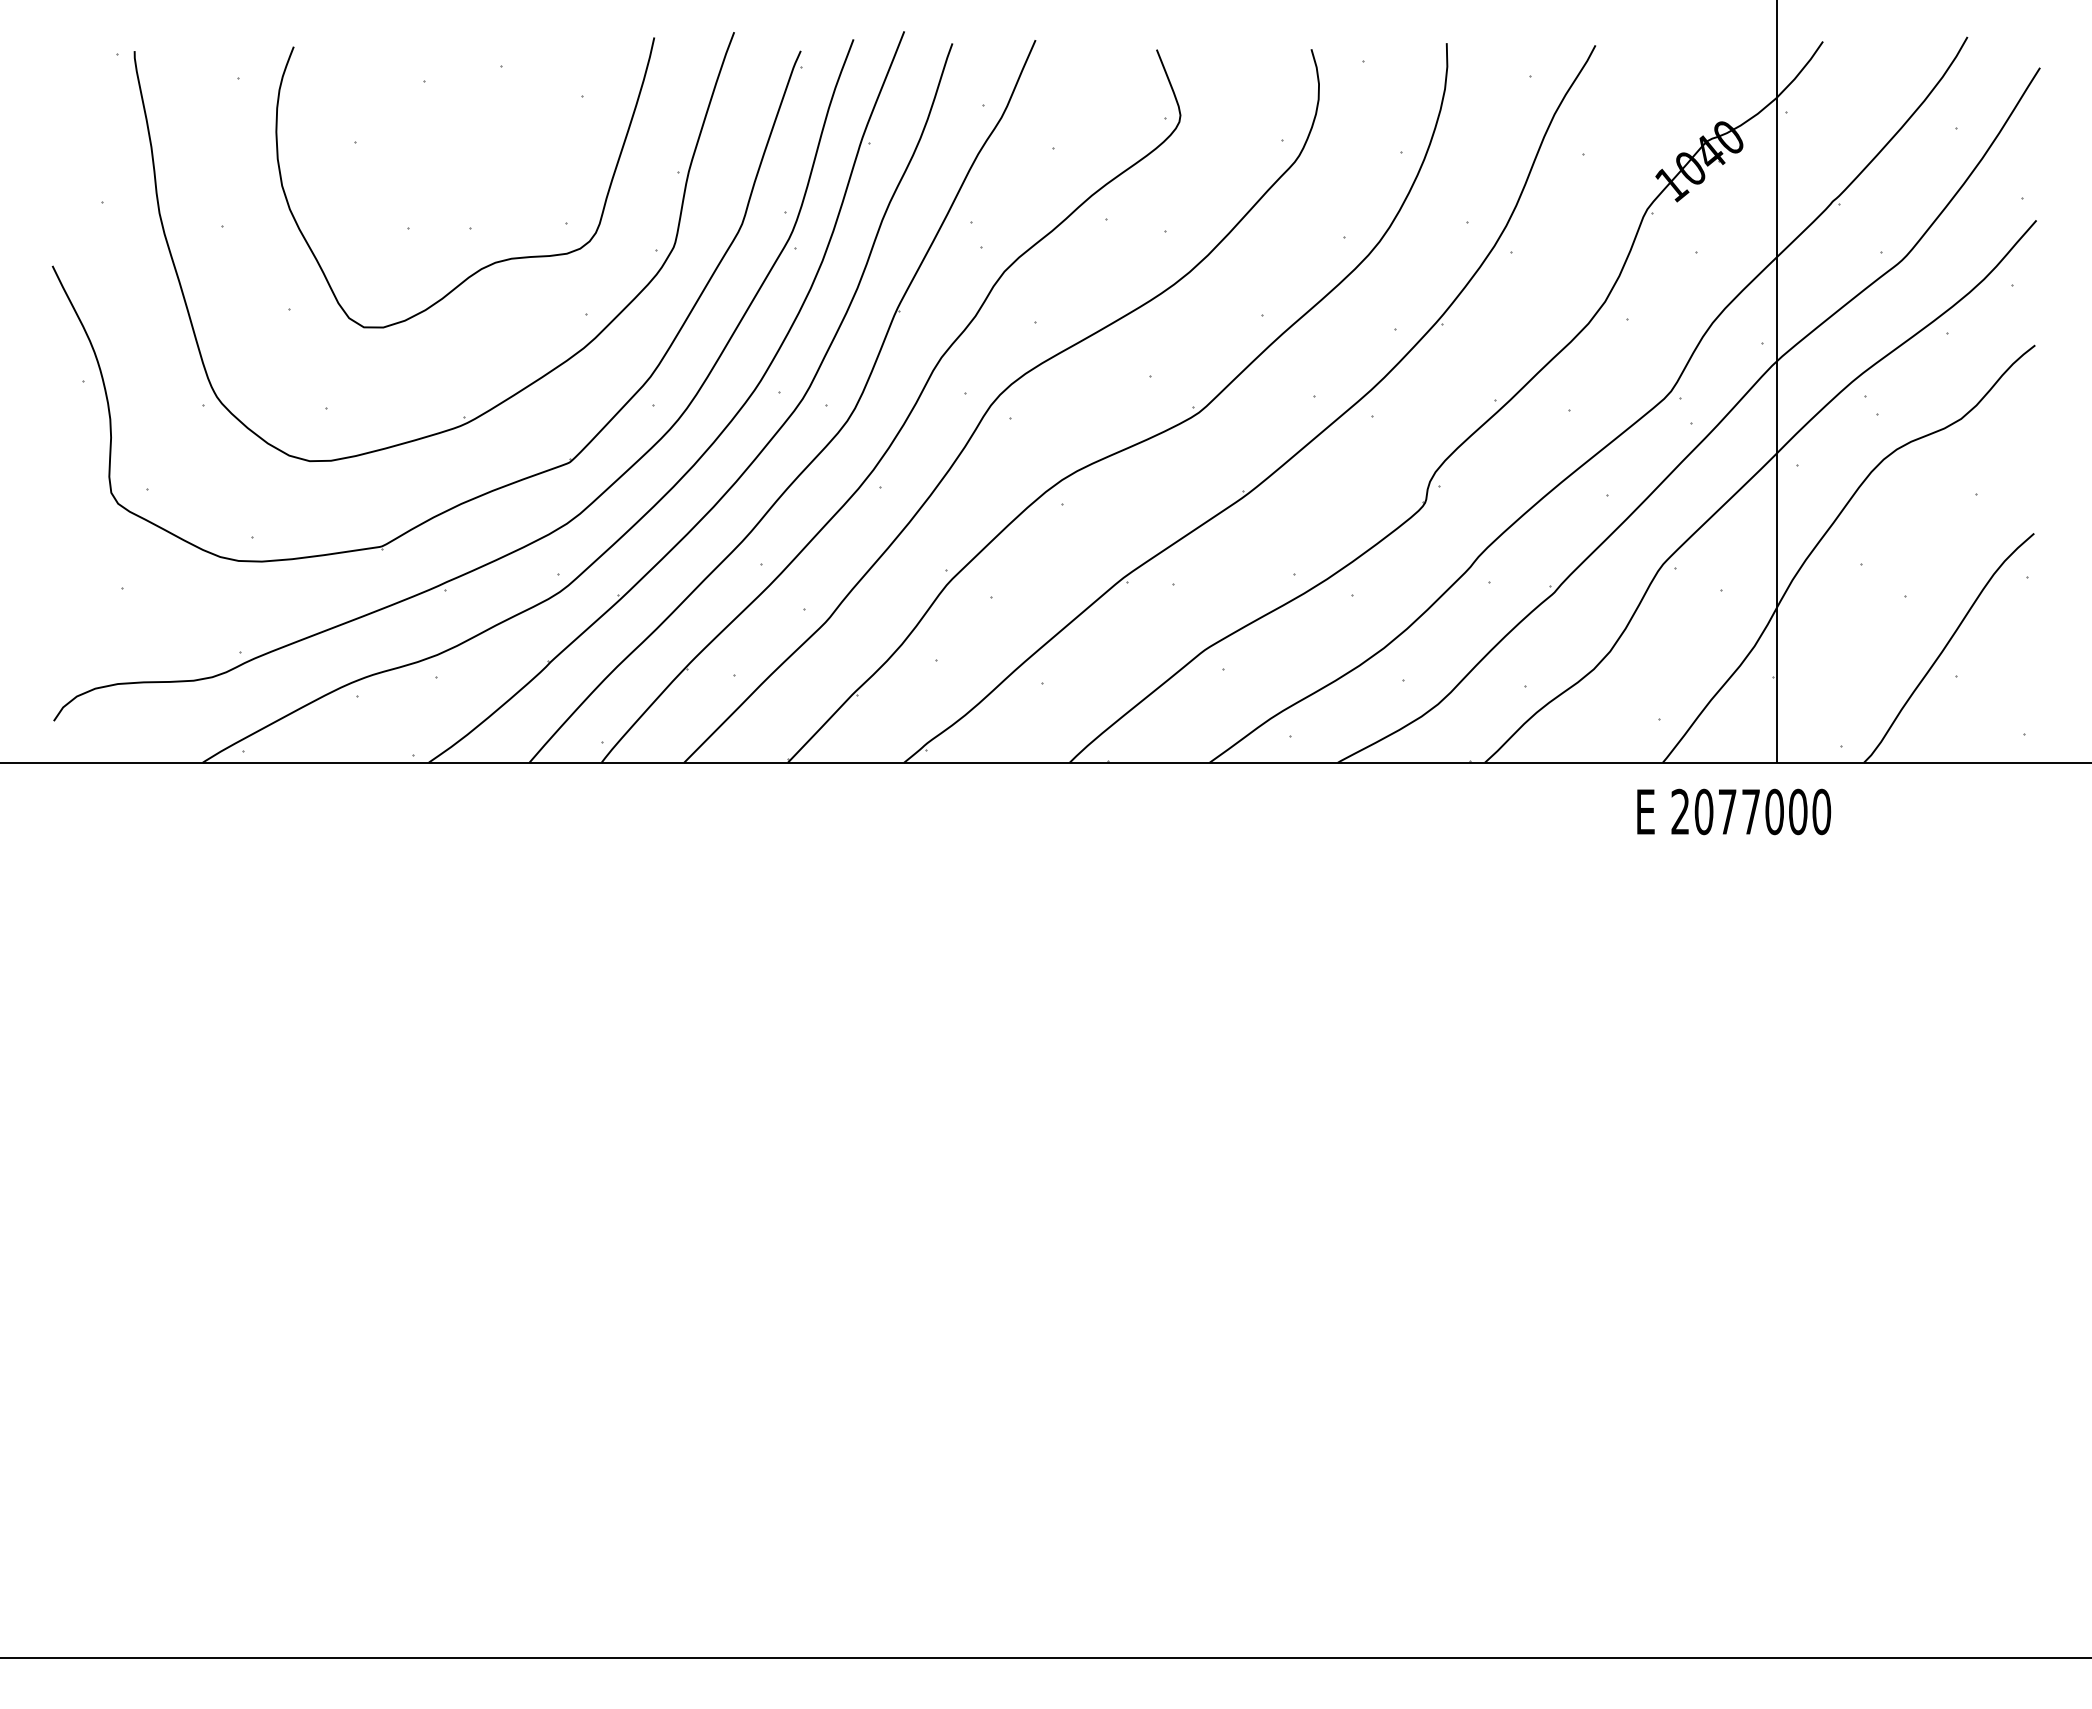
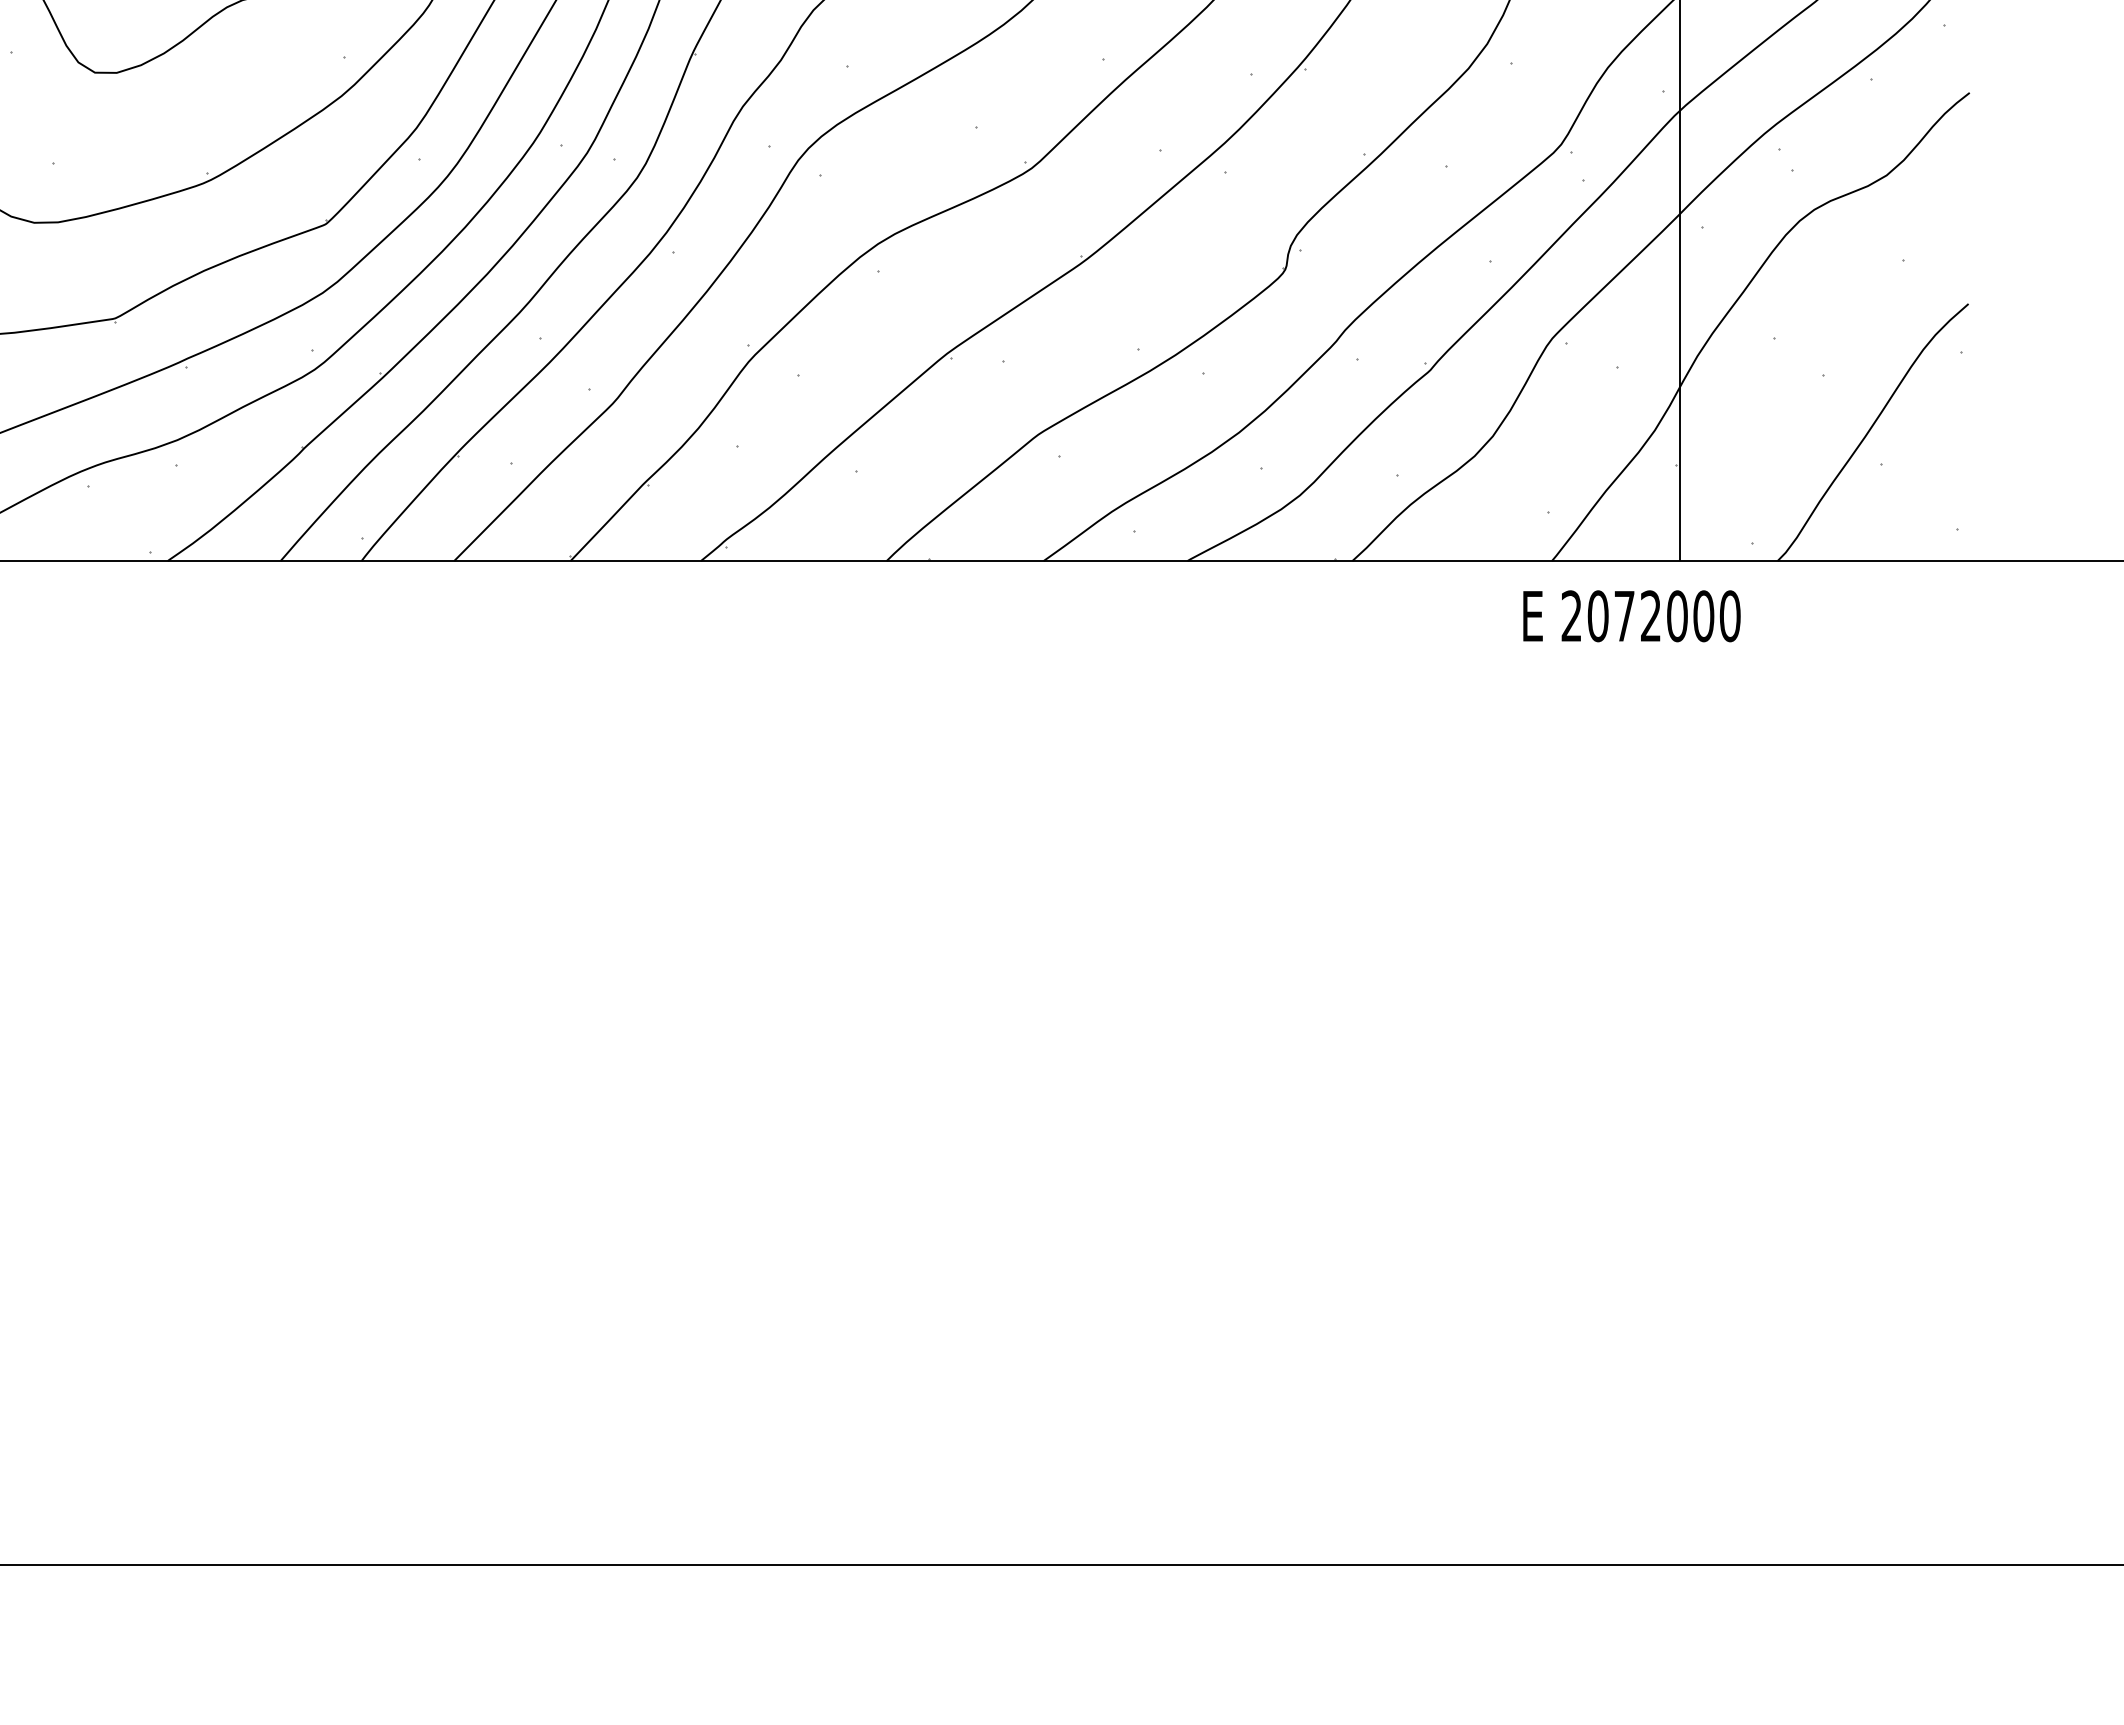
text: (1750, 811) -> (1650, 615), 2077000 -> 2072000

